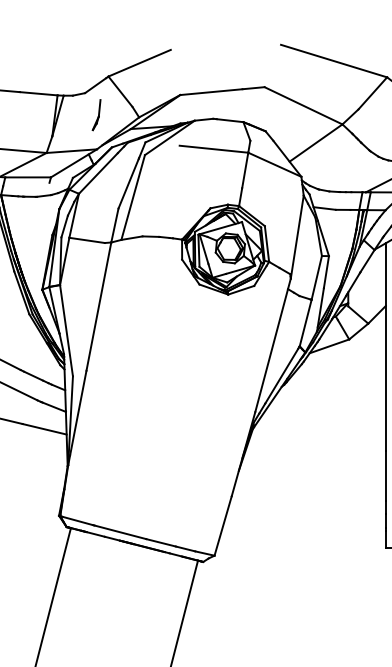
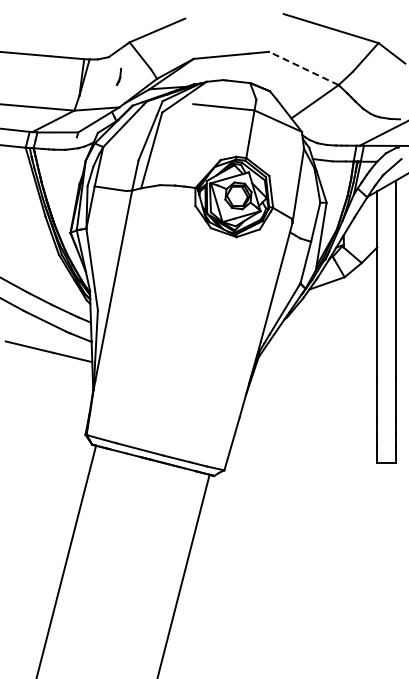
line: (303, 105) -> (303, 68), solid -> dashed
part: (96, 114) -> (118, 76), size x0.6

